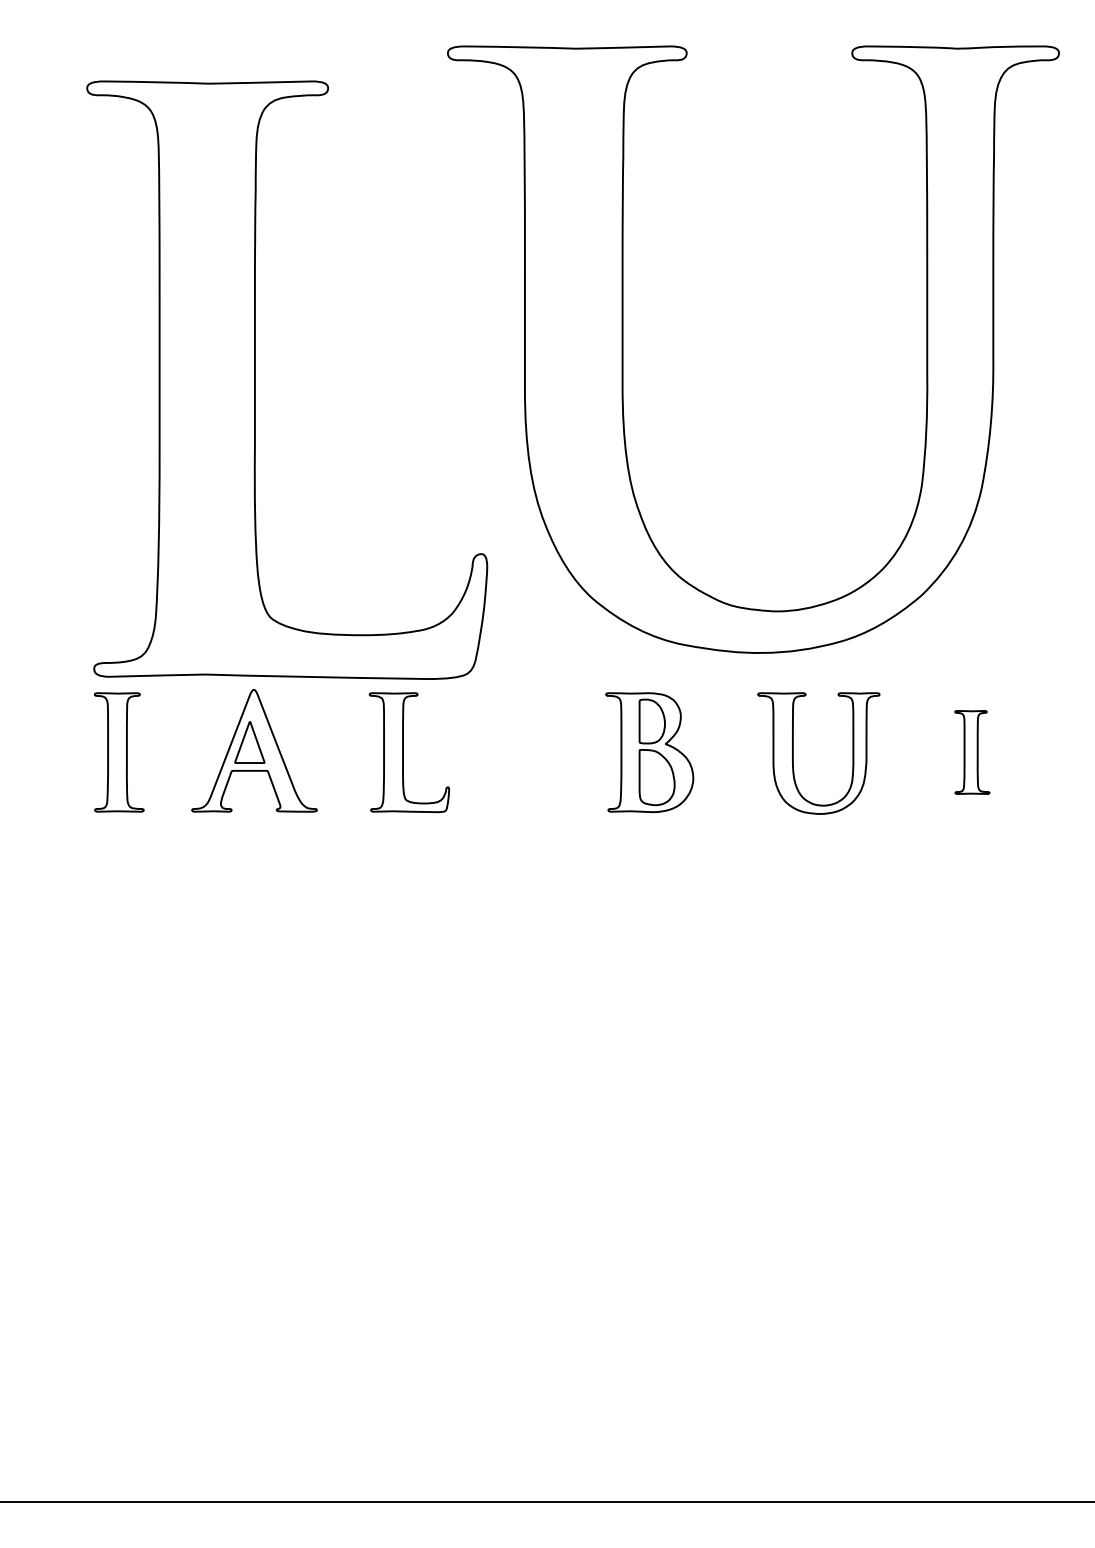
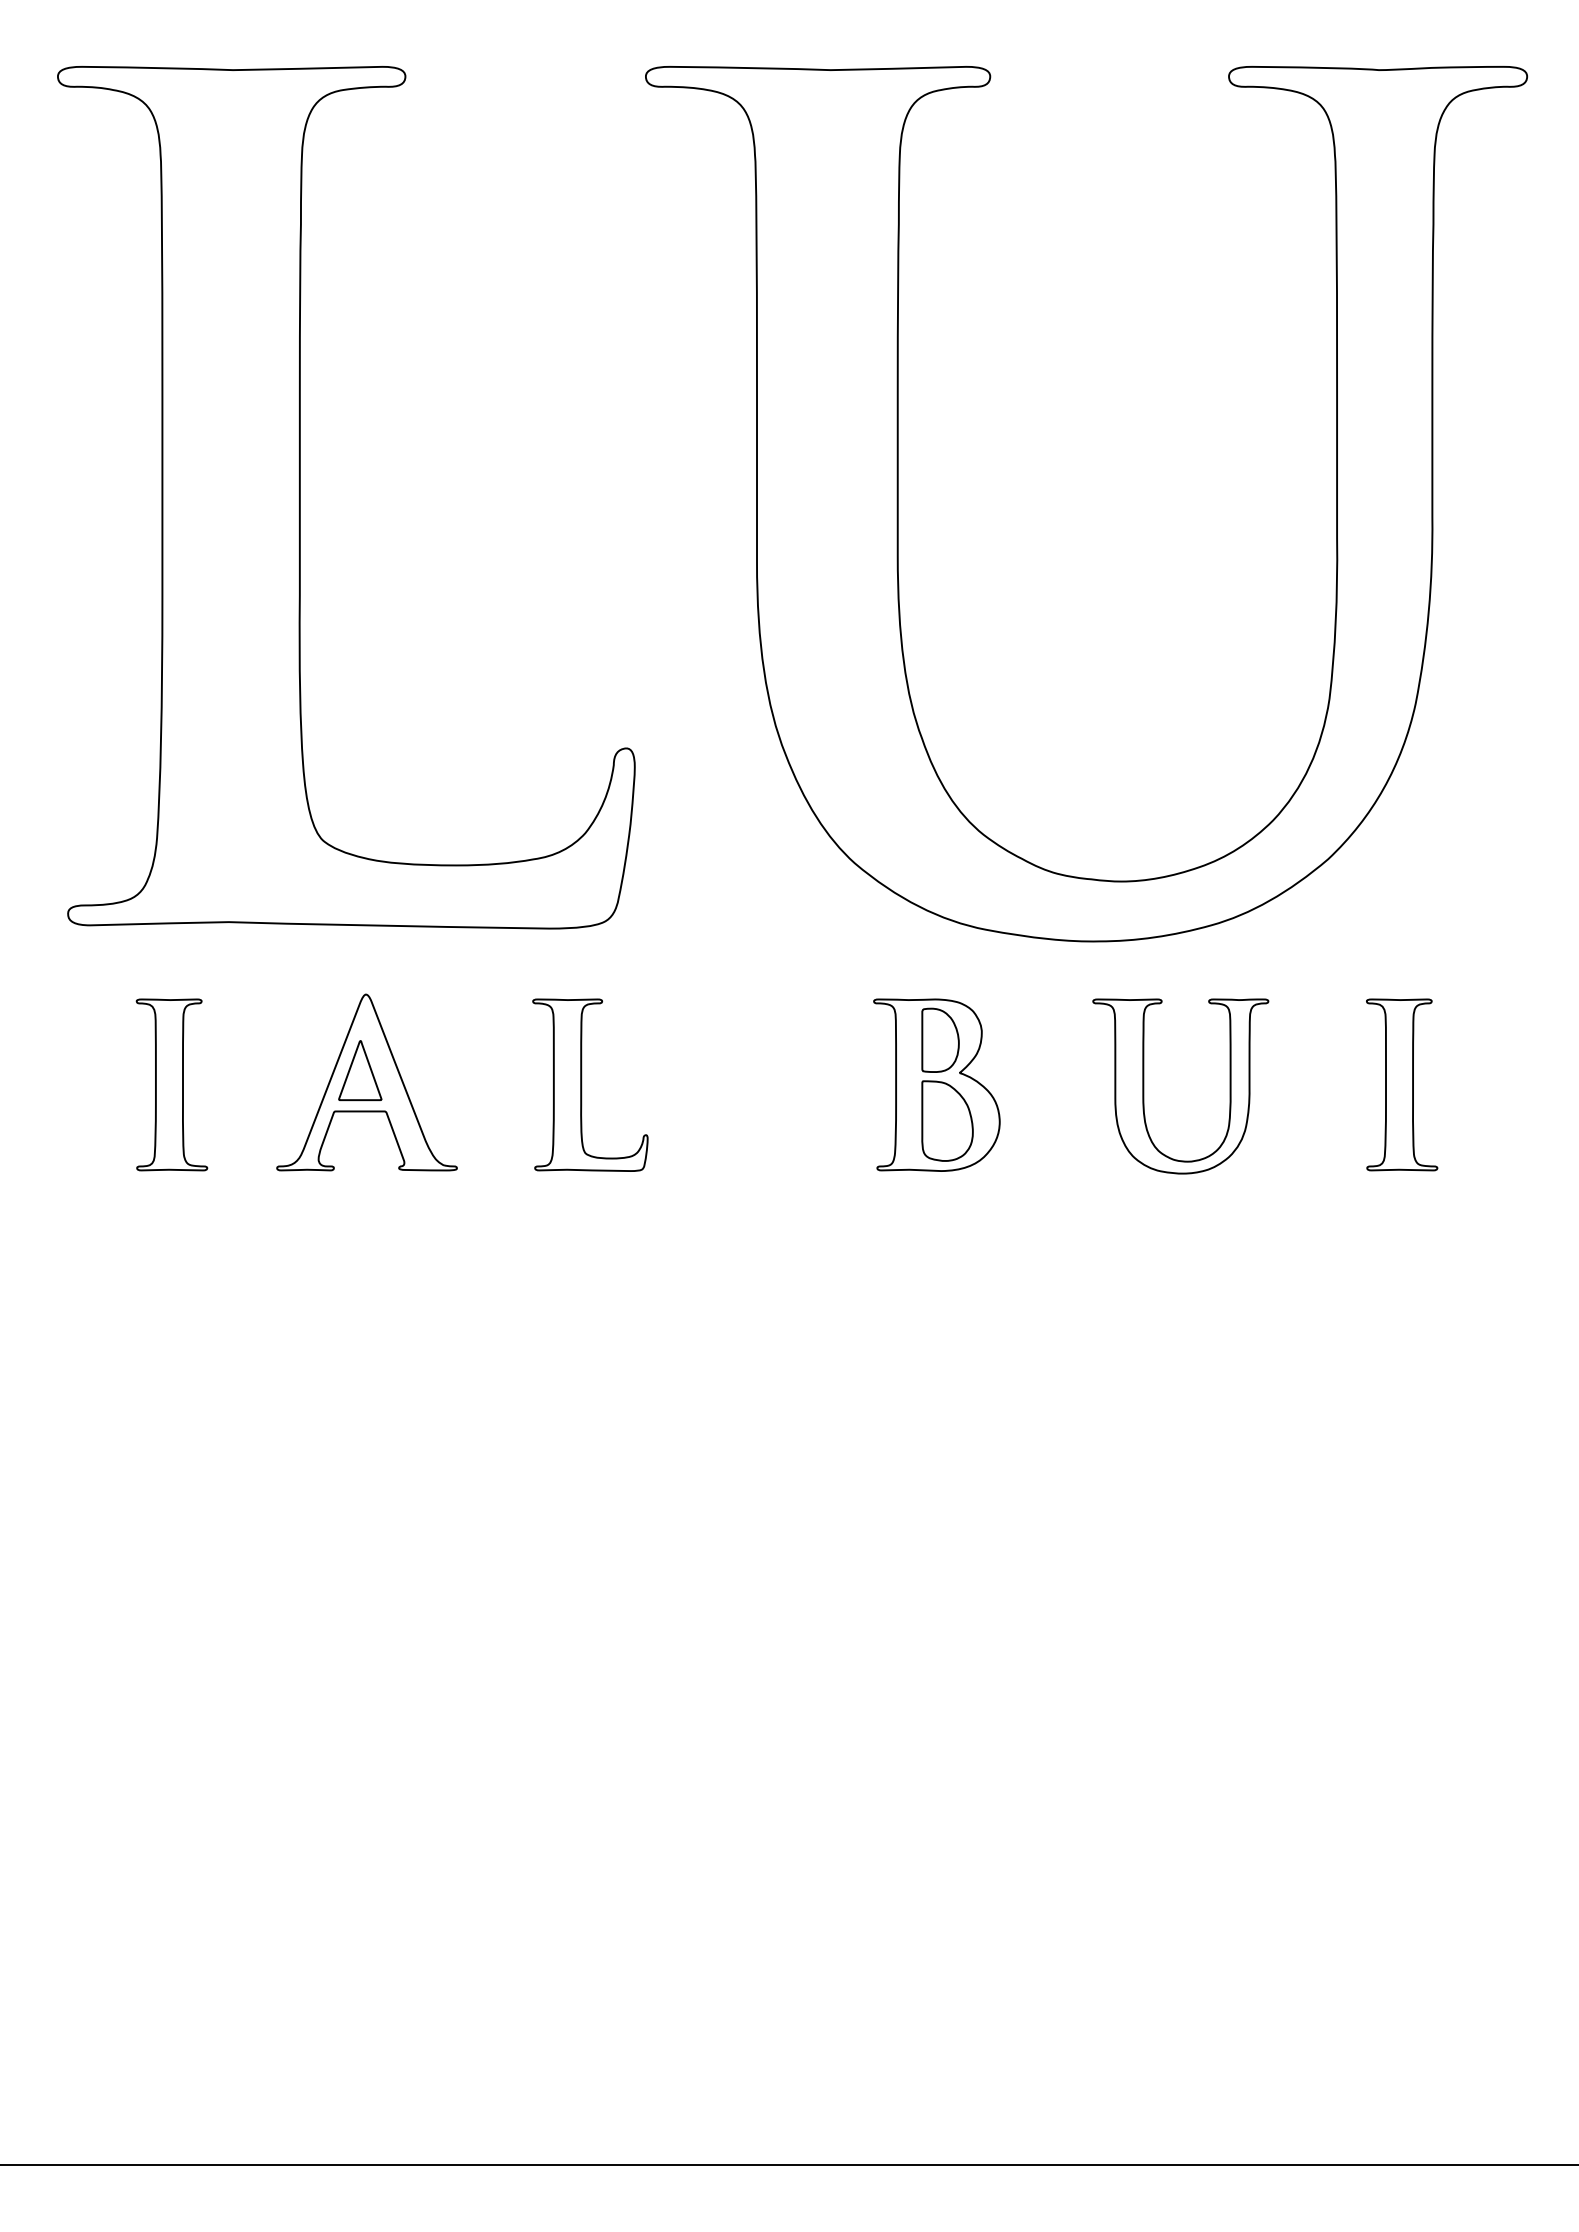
part: (255, 379) -> (300, 496), moved
part: (972, 752) -> (1402, 1084), size x1.43

